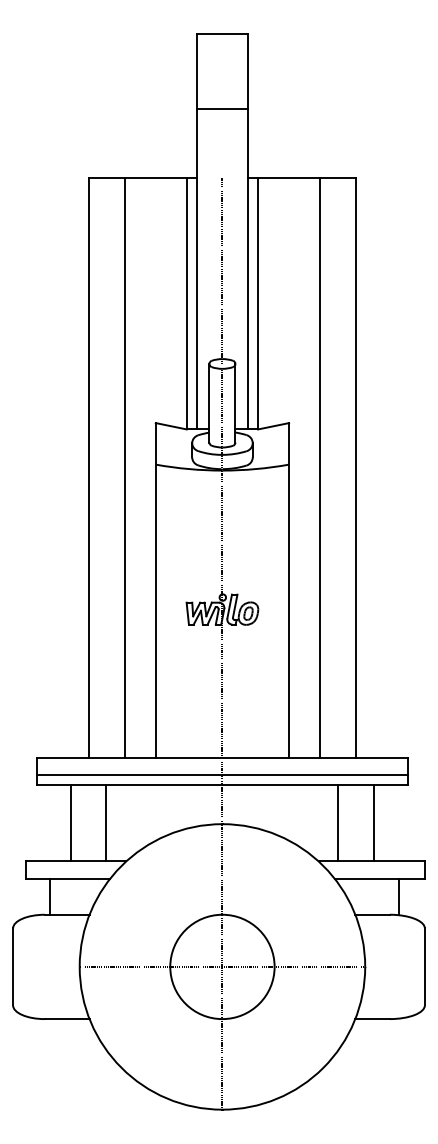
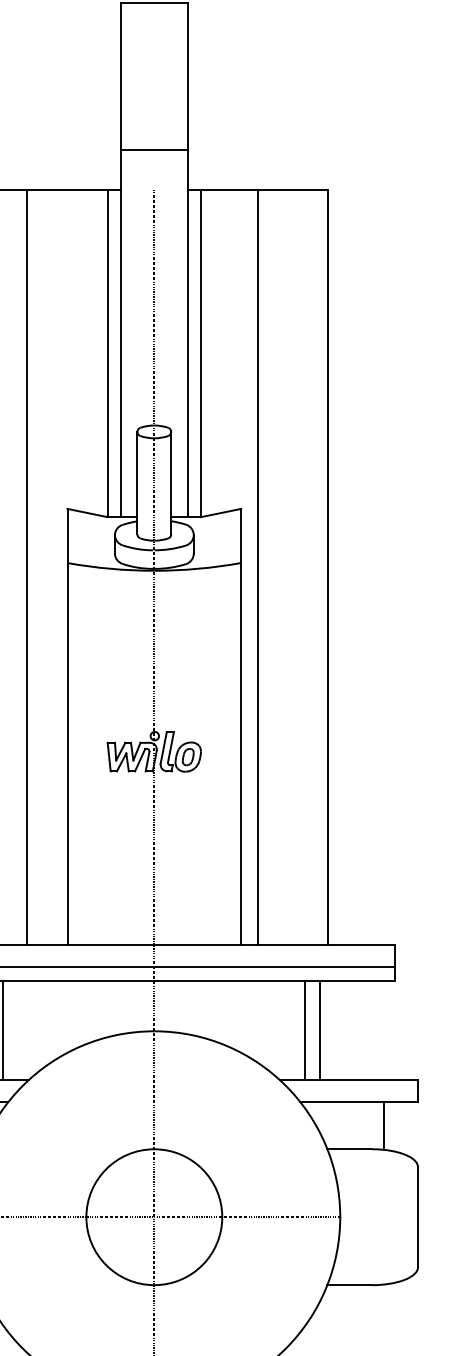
line: (222, 108) -> (154, 149), moved
line: (319, 467) -> (257, 566), moved
line: (374, 823) -> (319, 1030), moved

